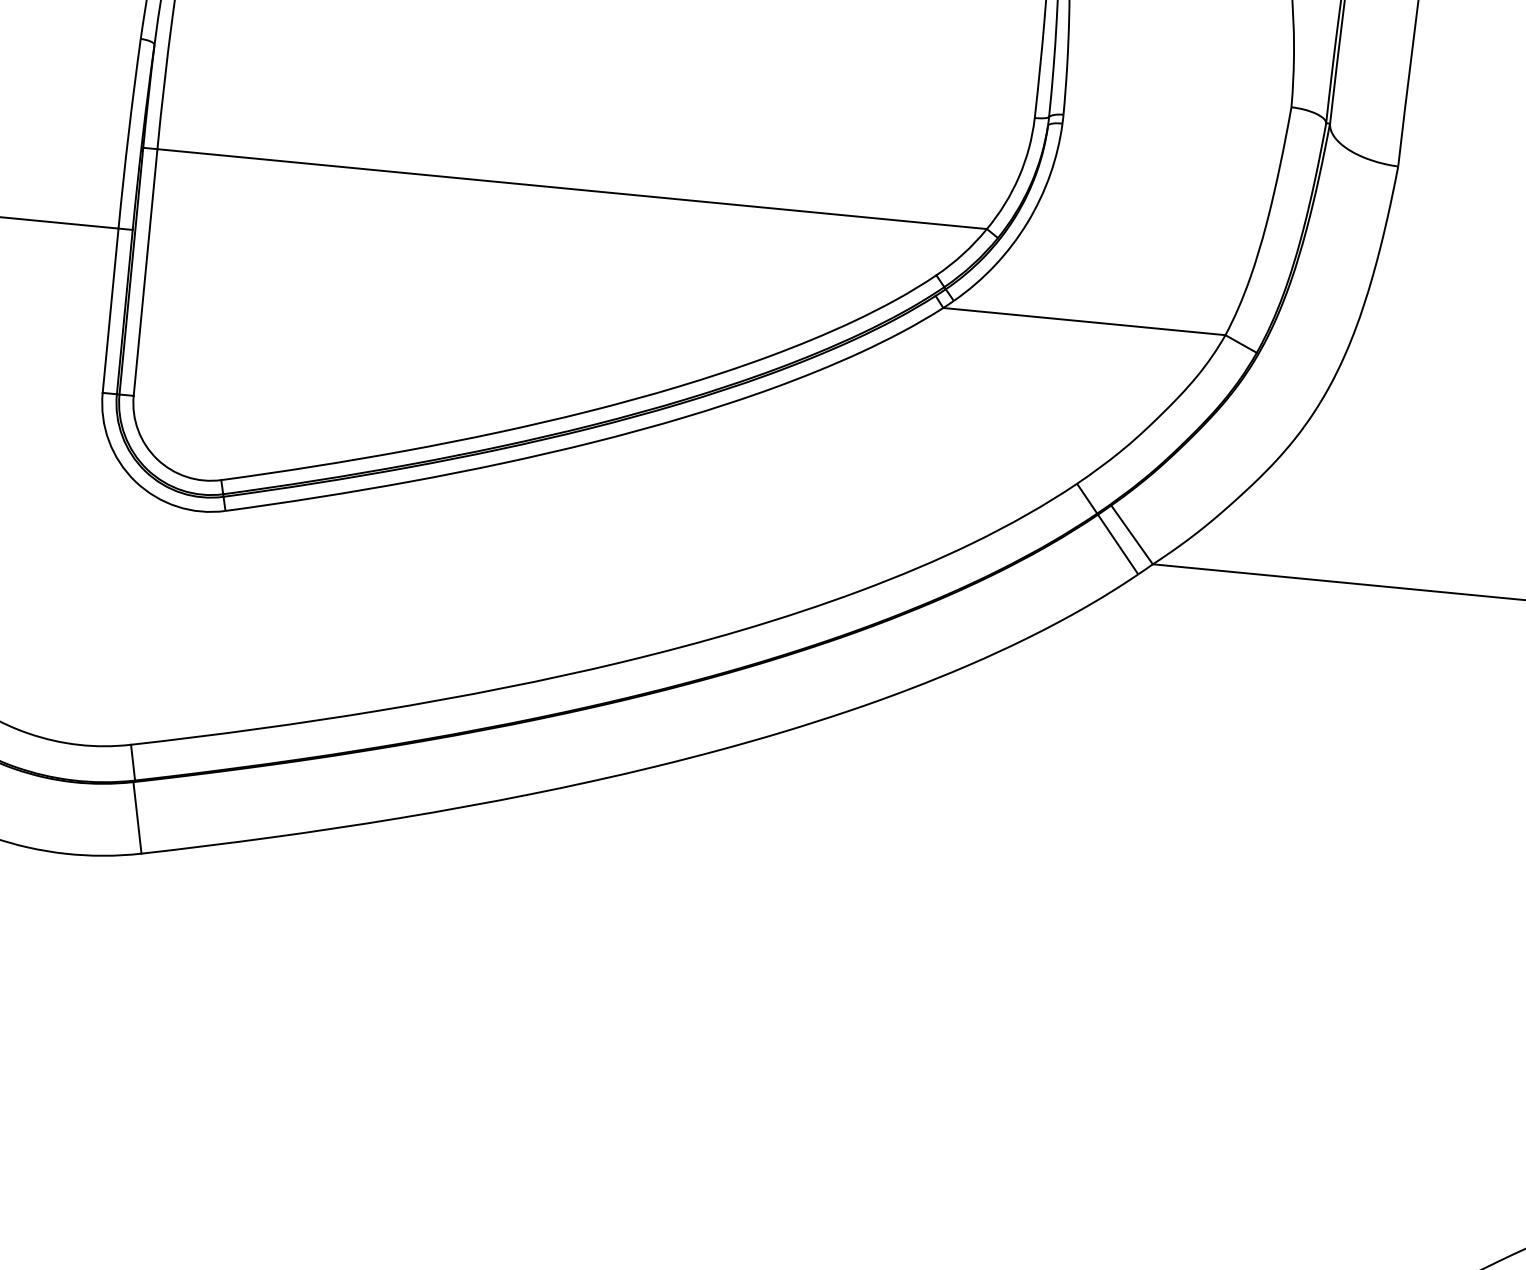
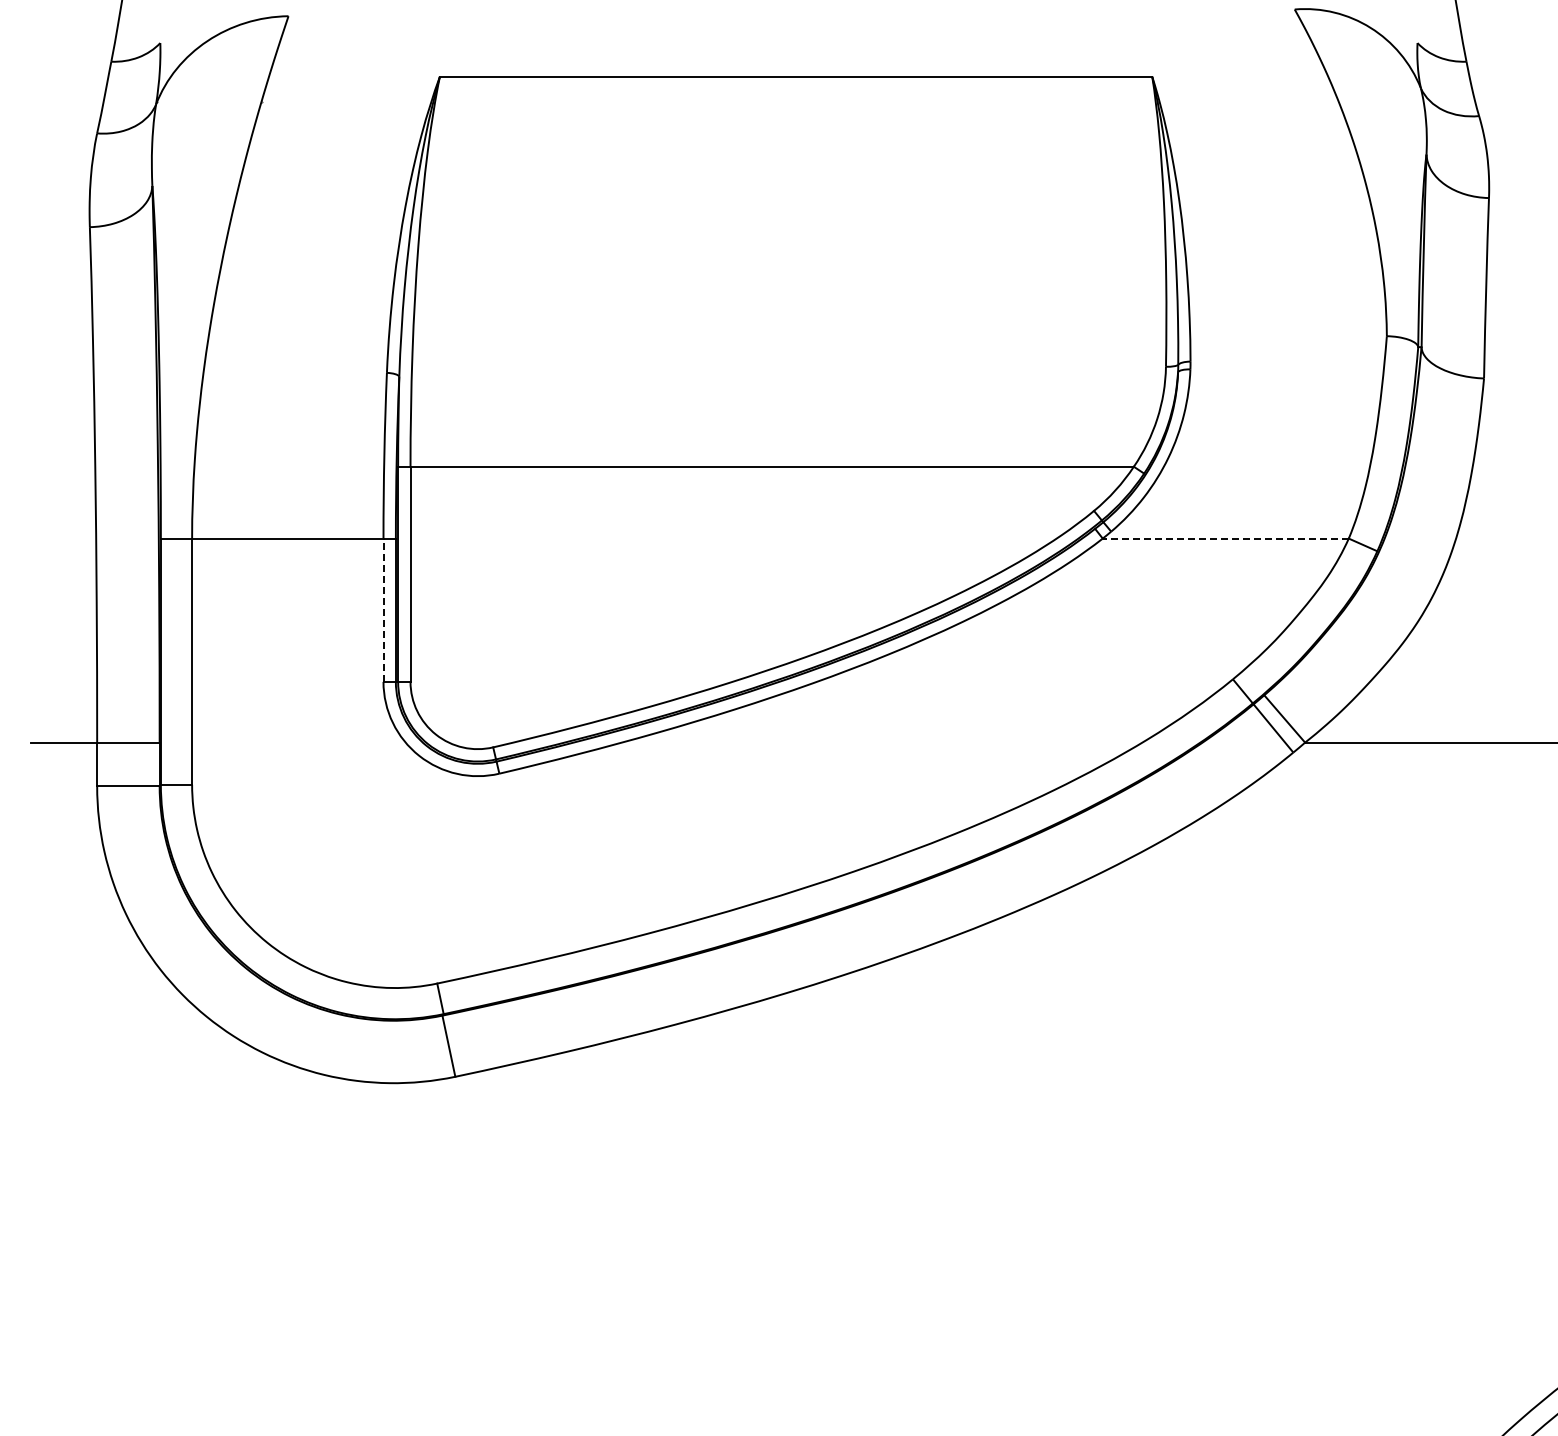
line: (110, 311) -> (383, 610), solid -> dashed
line: (1084, 321) -> (1225, 538), solid -> dashed

